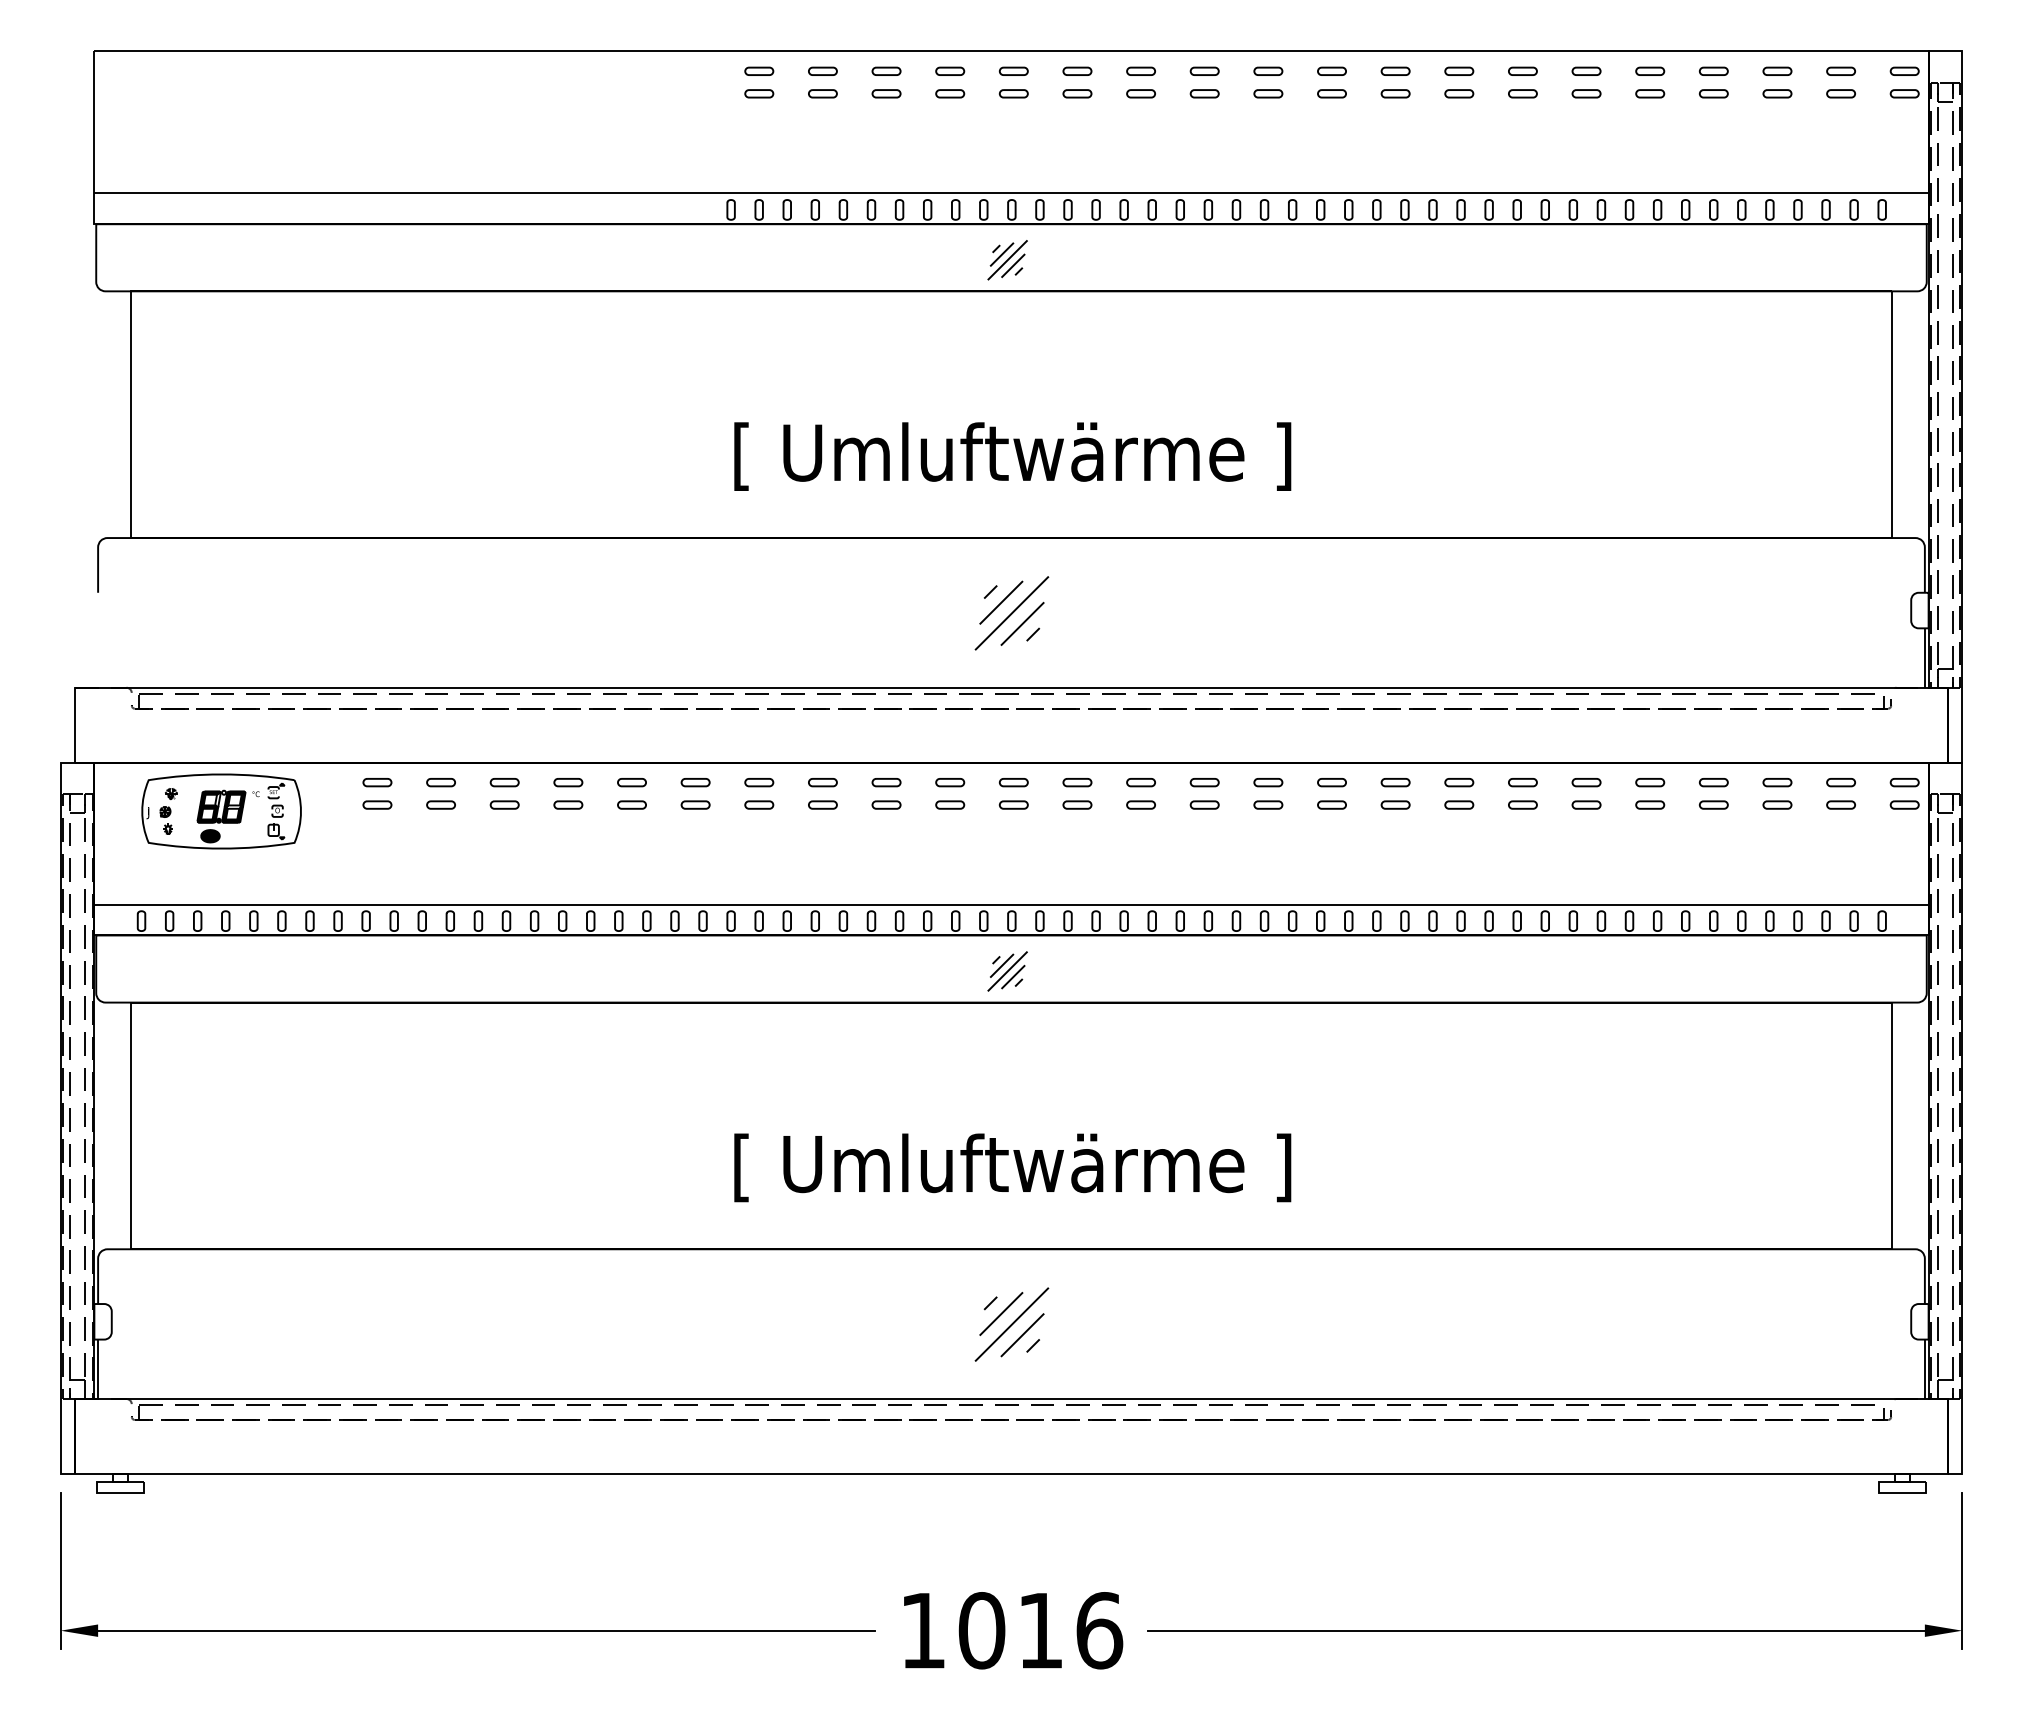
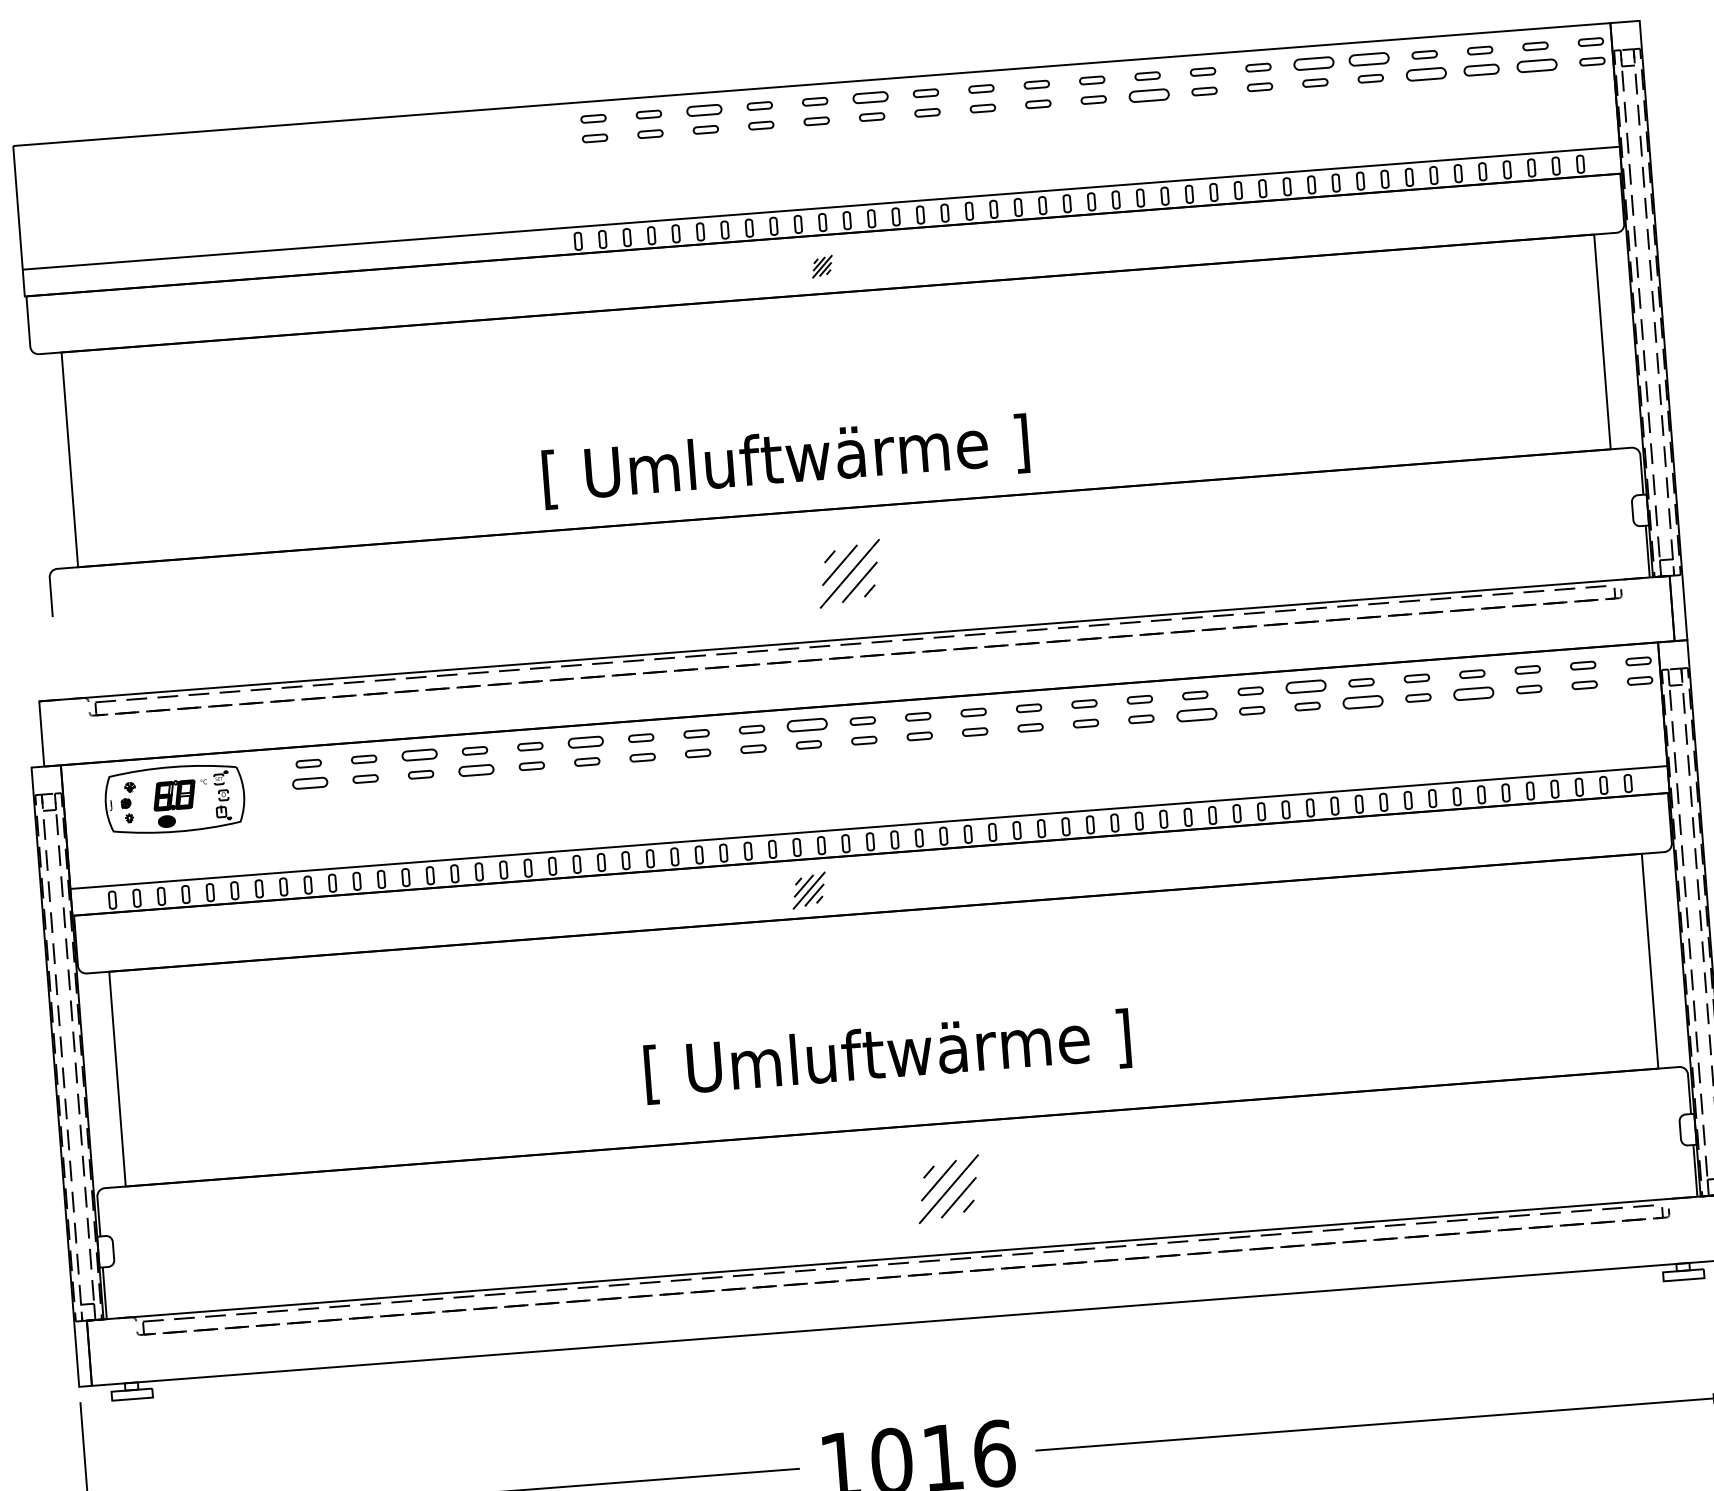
part: (886, 70) -> (704, 109), size x1.4
part: (1077, 70) -> (870, 96), size x1.4
part: (1586, 70) -> (1313, 62), size x1.6
part: (1650, 70) -> (1369, 58), size x1.6
part: (1395, 93) -> (1148, 95), size x1.6
part: (1713, 93) -> (1425, 74), size x1.6
part: (1777, 93) -> (1481, 69), size x1.4
part: (1840, 93) -> (1536, 65), size x1.6
part: (1007, 260) -> (822, 266), size x0.6
text: (1012, 456) -> (785, 461), moved
part: (504, 782) -> (419, 755), size x1.4
part: (695, 782) -> (585, 742), size x1.4
part: (950, 782) -> (807, 725), size x1.6
part: (1522, 782) -> (1305, 686), size x1.6
part: (377, 804) -> (310, 782), size x1.4
part: (568, 804) -> (476, 769), size x1.4
part: (1395, 804) -> (1196, 714), size x1.6
part: (1586, 804) -> (1362, 701), size x1.6
part: (1713, 804) -> (1473, 693), size x1.6
part: (1007, 971) -> (809, 890), moved
part: (1011, 1324) -> (948, 1189), moved

